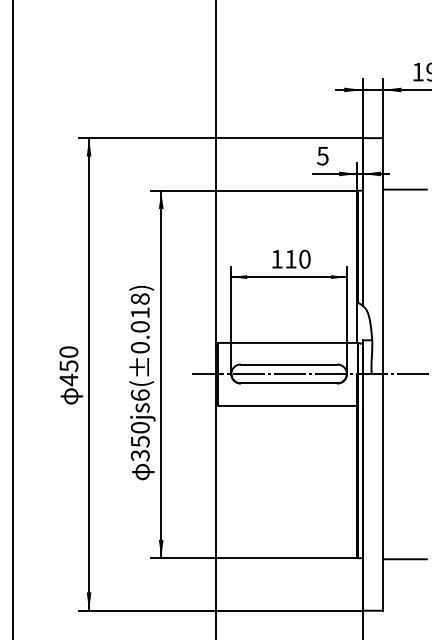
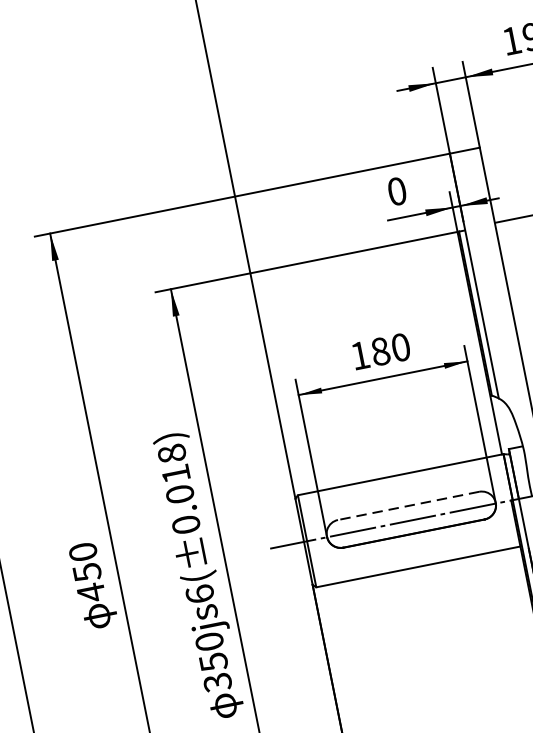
text: (322, 155) -> (396, 190), 5 -> 0
text: (290, 258) -> (379, 350), 110 -> 180
line: (288, 364) -> (407, 506), solid -> dashed

